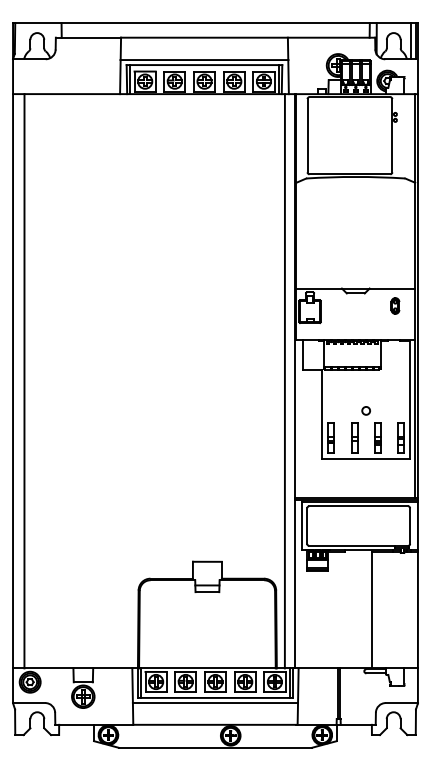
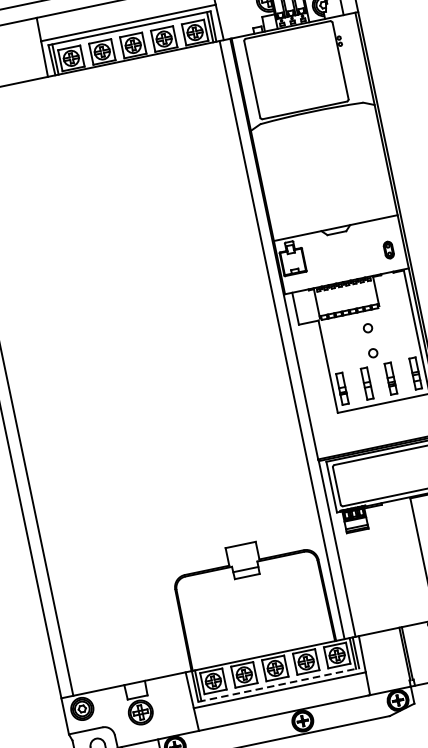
part: (395, 305) -> (388, 249), moved
circle: (365, 386) -> (367, 327), added
line: (215, 697) -> (278, 684), solid -> dashed

